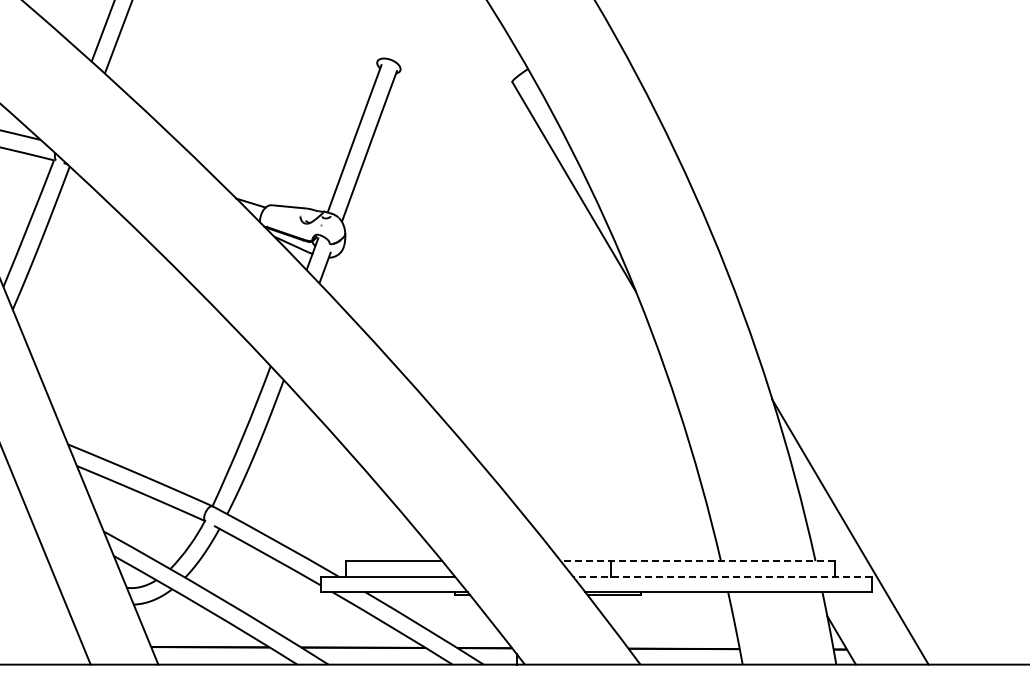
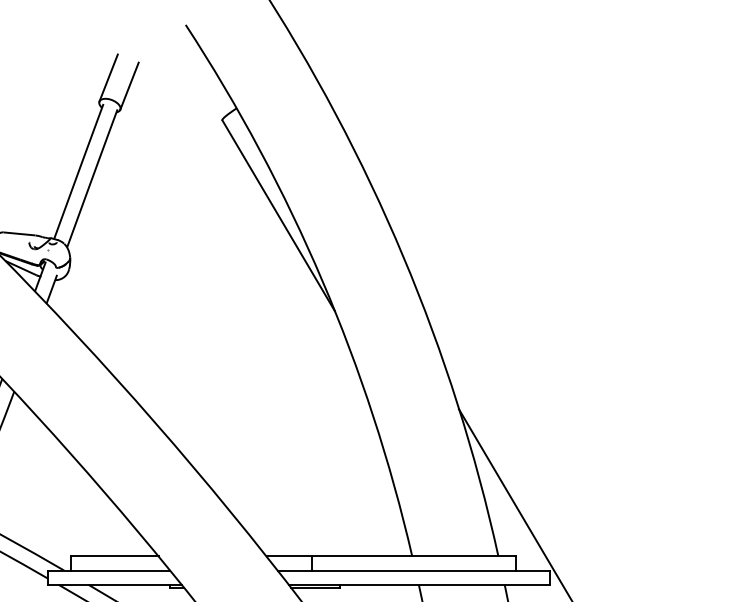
line: (387, 35) -> (108, 77), added
line: (410, 44) -> (129, 86), added
line: (697, 561) -> (390, 556), dashed -> solid
line: (722, 576) -> (413, 570), dashed -> solid

